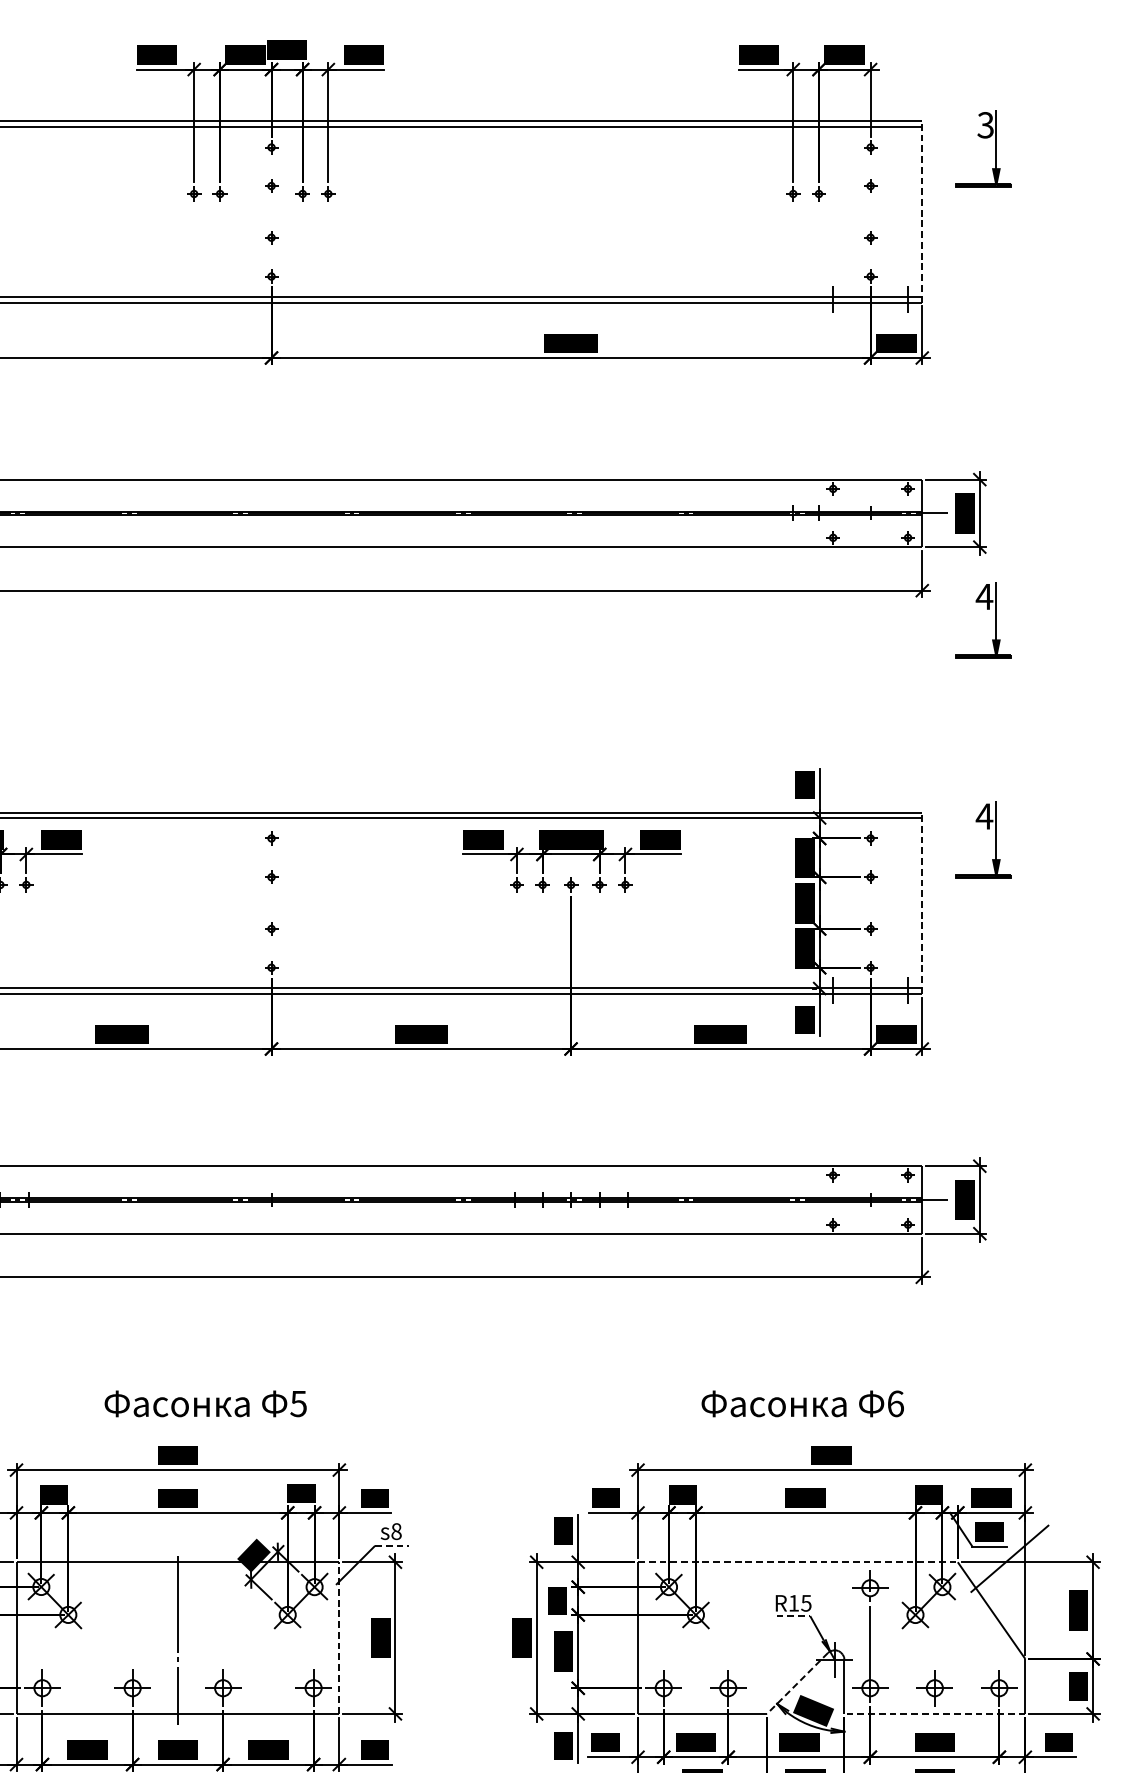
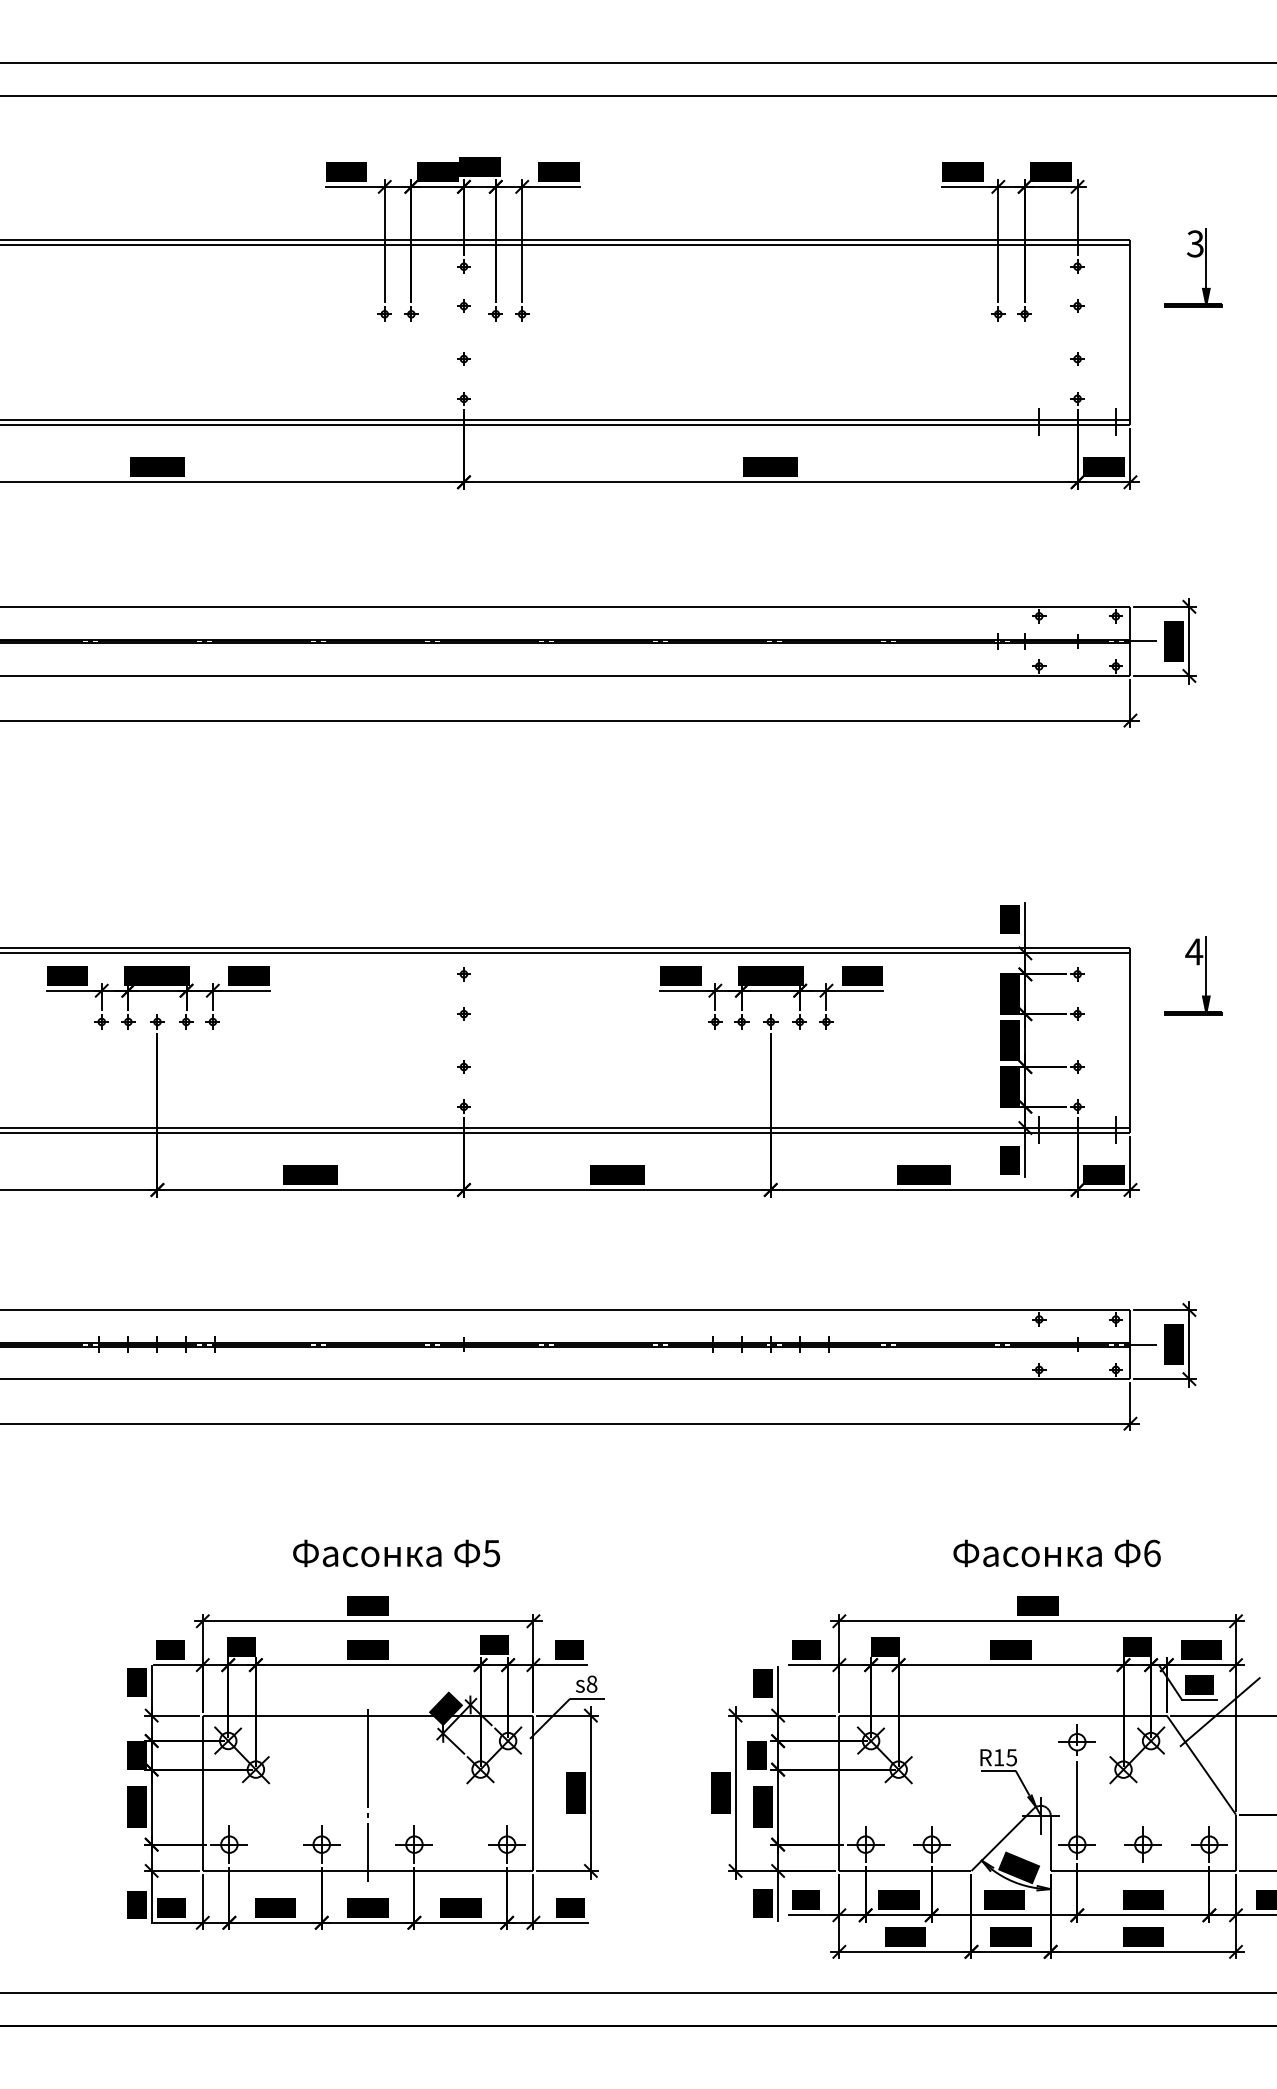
line: (922, 211) -> (1130, 332), dashed -> solid
part: (987, 610) -> (1197, 740), removed
line: (922, 903) -> (1130, 1040), dashed -> solid
text: (802, 1403) -> (1056, 1553), moved
line: (393, 1545) -> (588, 1698), dashed -> solid
line: (798, 1562) -> (1003, 1715), dashed -> solid
line: (793, 1615) -> (998, 1770), dashed -> solid
line: (339, 1638) -> (533, 1793), dashed -> solid
line: (797, 1684) -> (1002, 1840), dashed -> solid
line: (935, 1713) -> (1143, 1870), dashed -> solid

